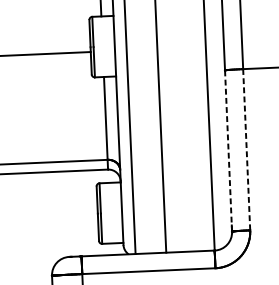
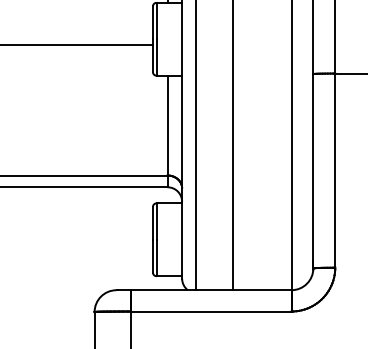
line: (228, 150) -> (313, 170), dashed -> solid
line: (246, 150) -> (335, 171), dashed -> solid

